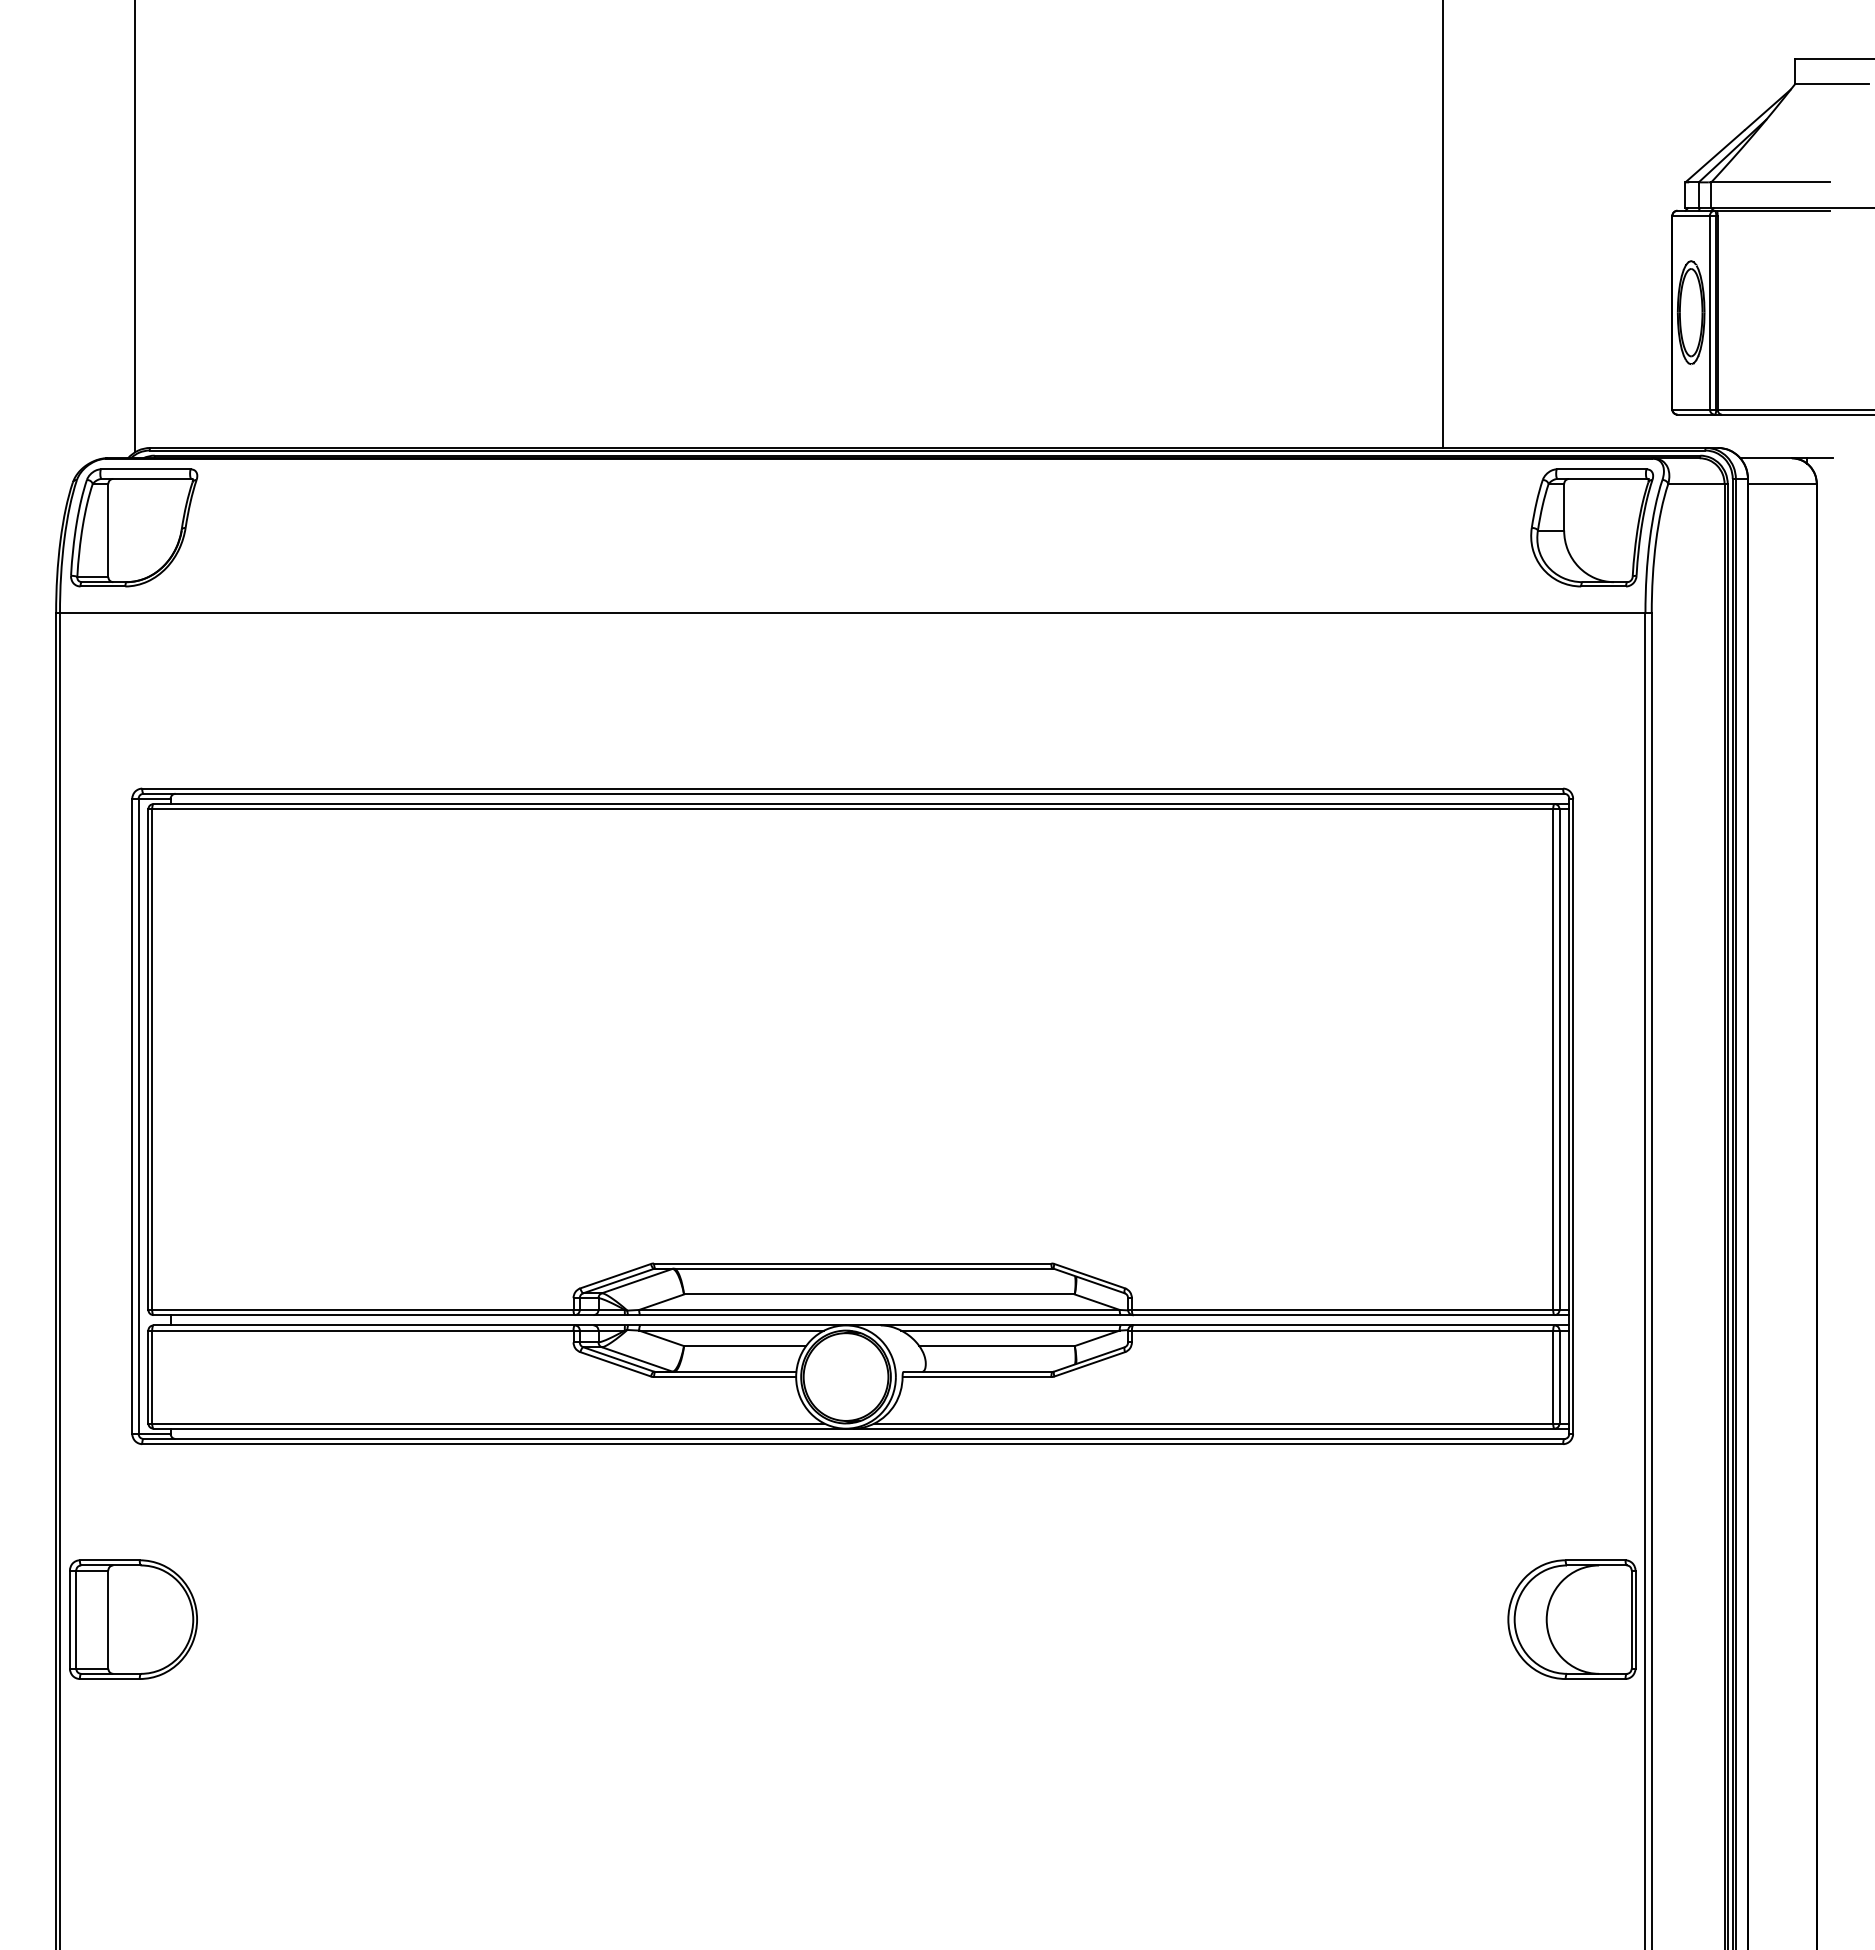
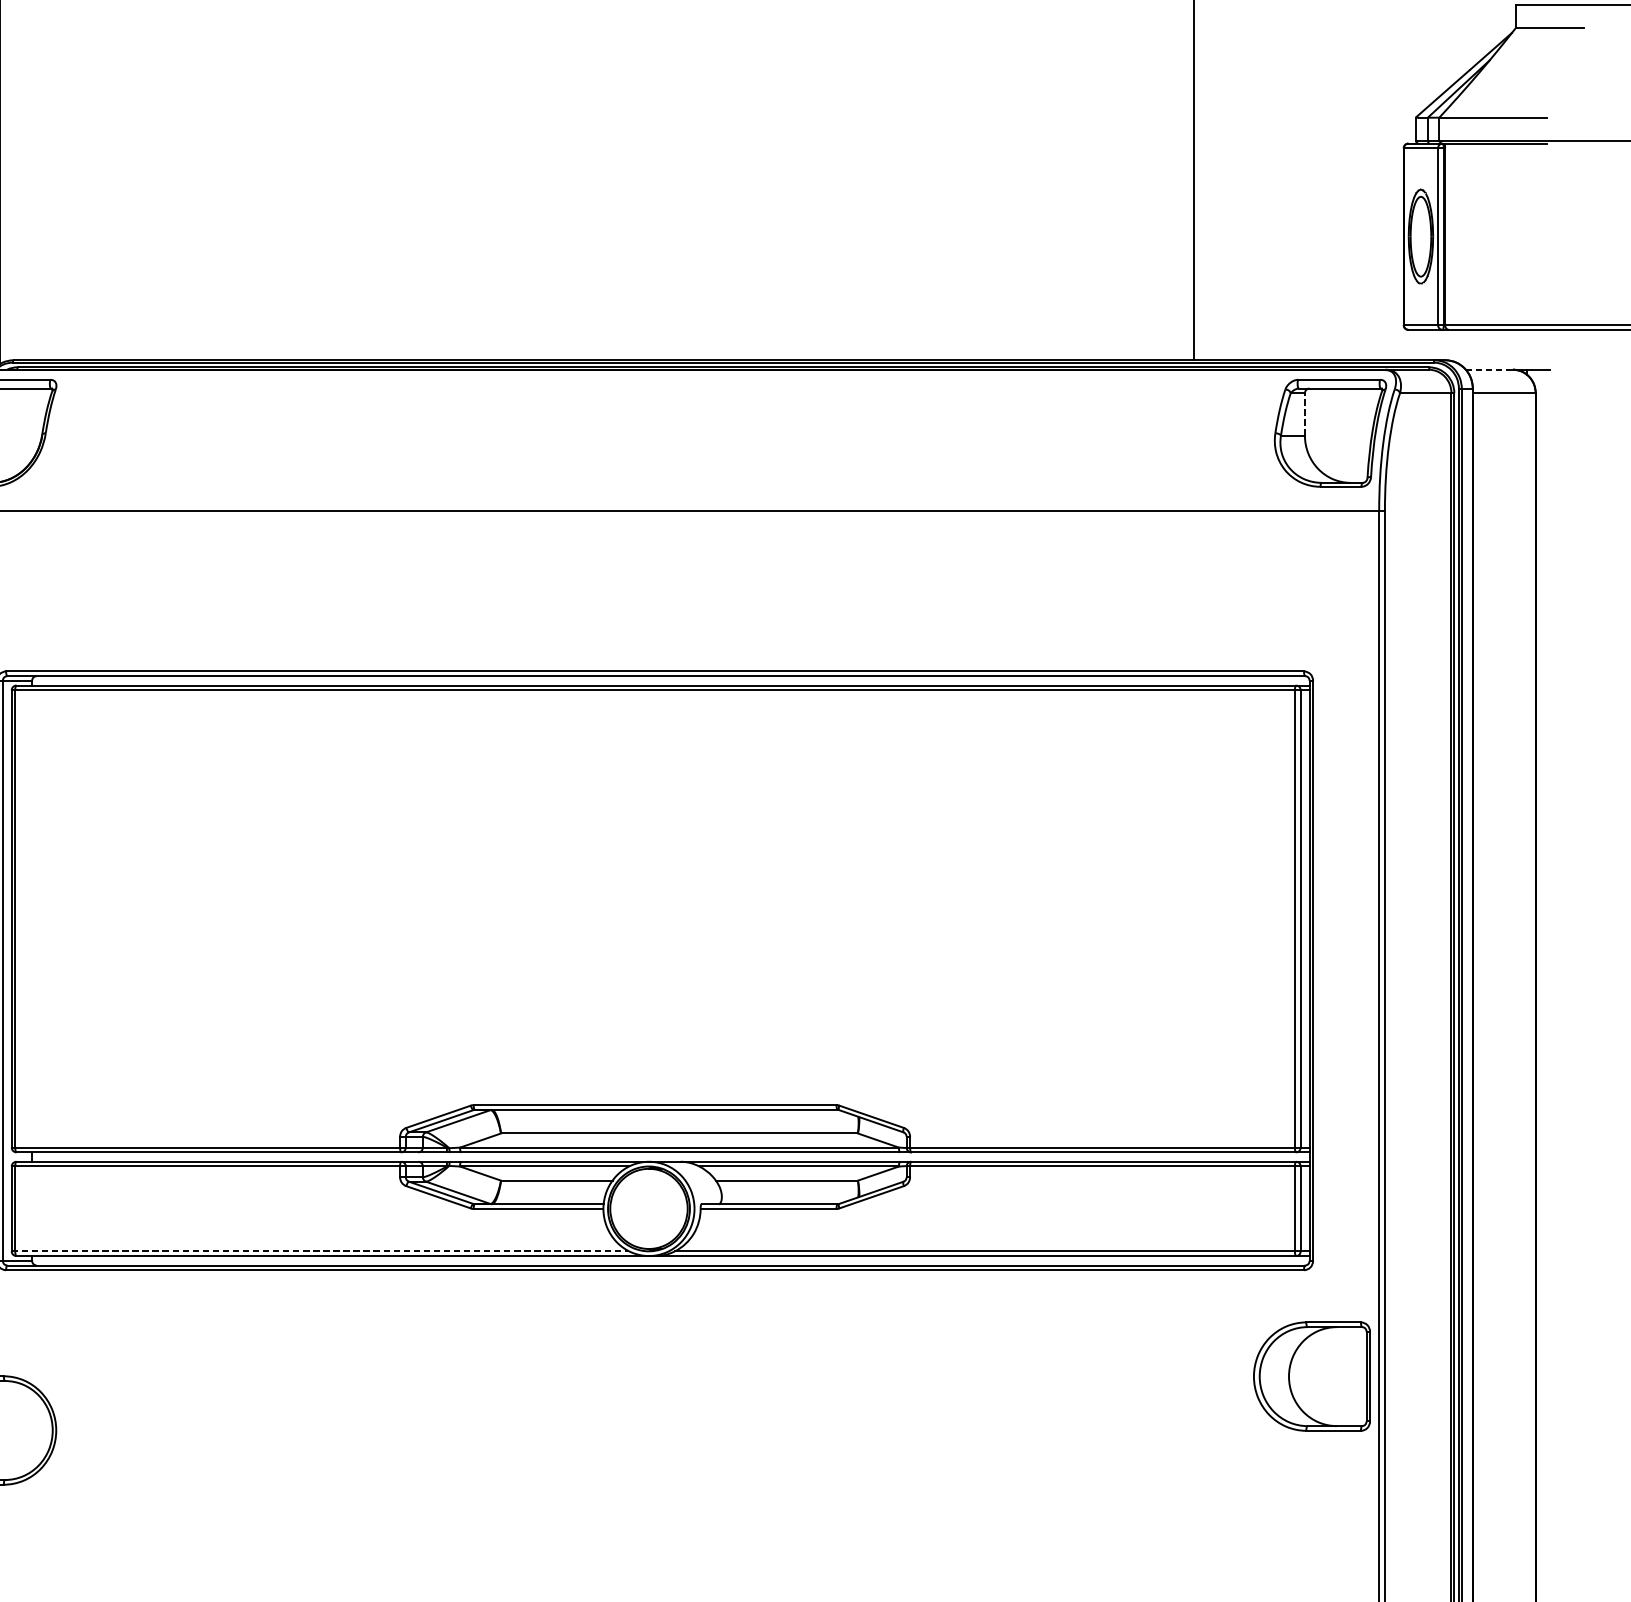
line: (1766, 458) -> (1489, 369), solid -> dashed
line: (1564, 506) -> (1305, 413), solid -> dashed
line: (486, 1423) -> (320, 1251), solid -> dashed
part: (1571, 1619) -> (1311, 1376), moved

